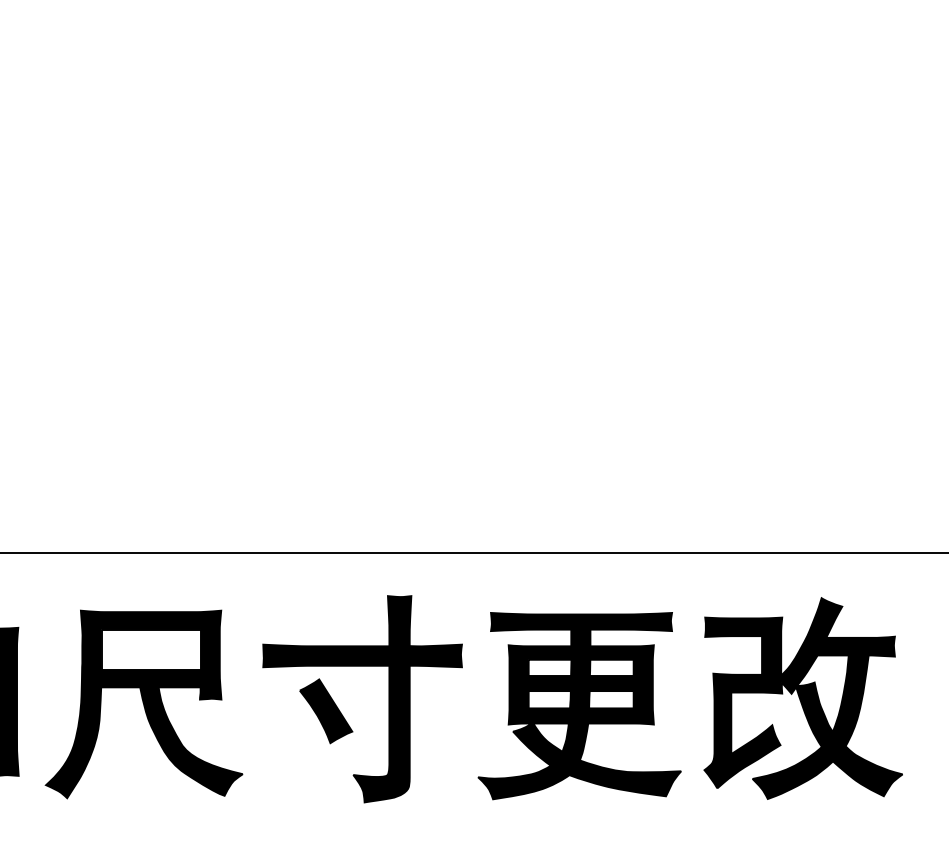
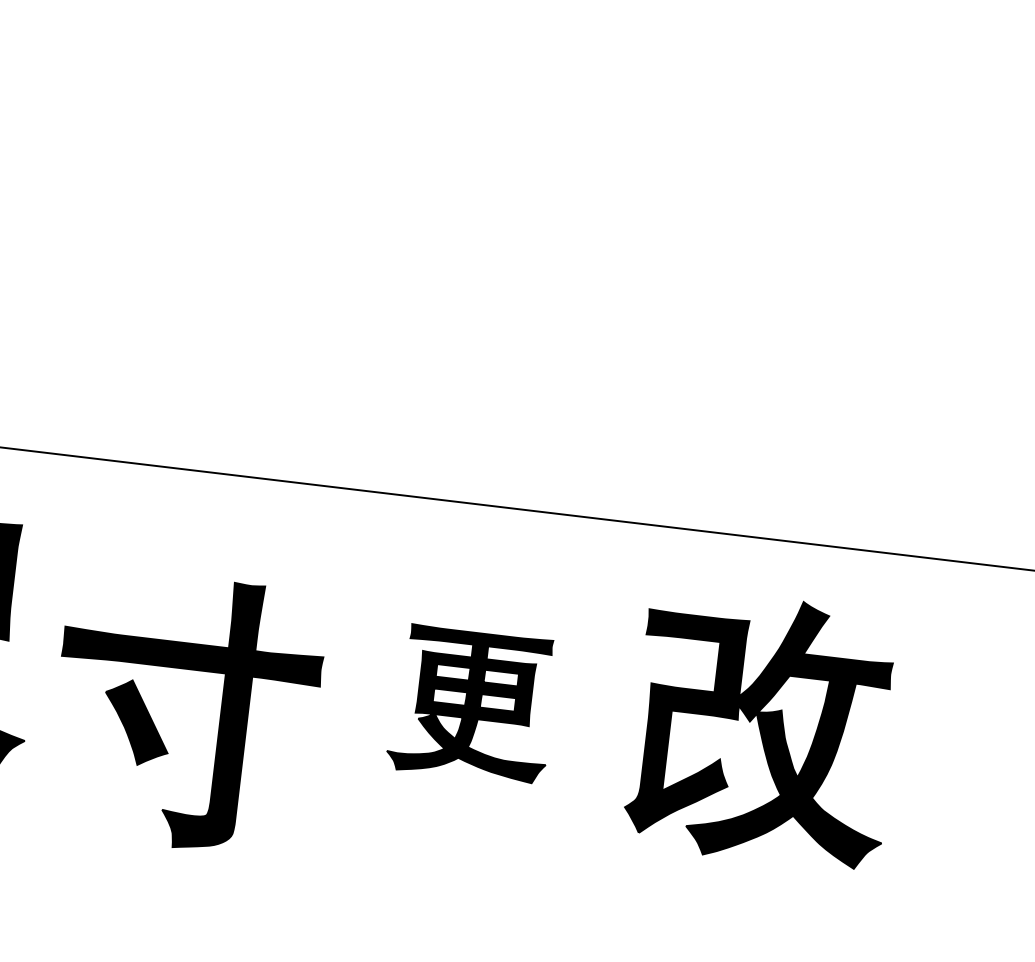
part: (579, 706) -> (472, 705), size x0.6
part: (341, 712) -> (156, 726), moved

